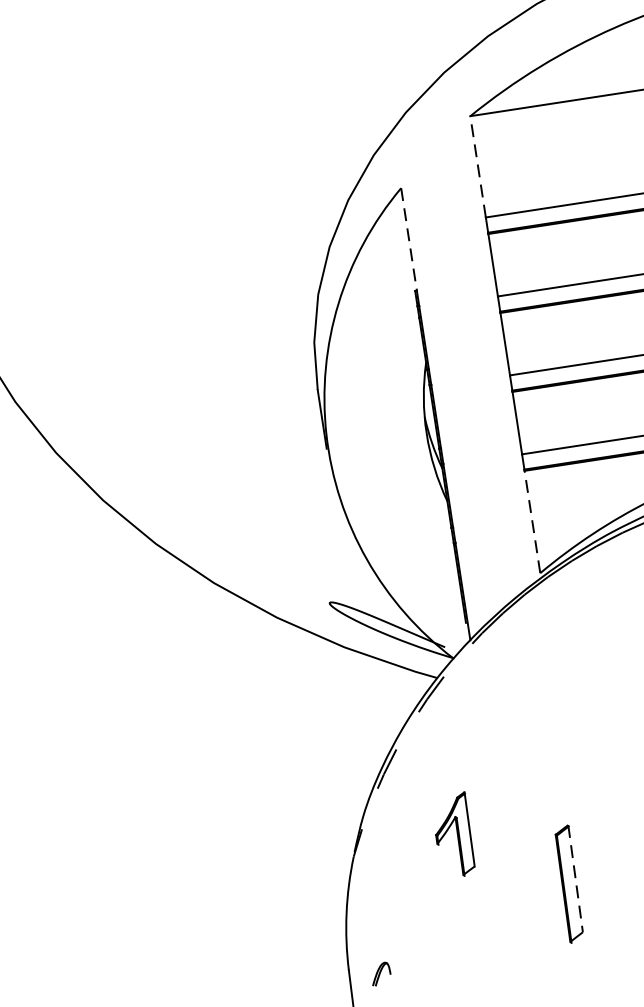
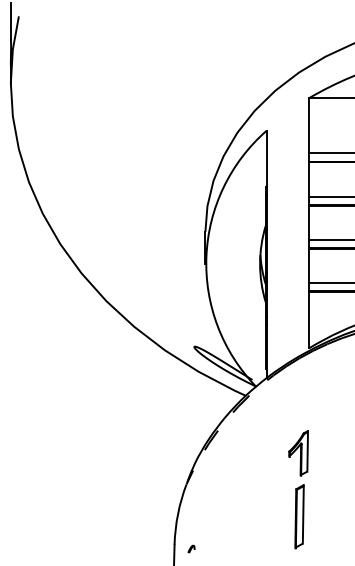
line: (478, 166) -> (309, 125), dashed -> solid
line: (409, 240) -> (266, 159), dashed -> solid
line: (532, 520) -> (309, 319), dashed -> solid
part: (453, 835) -> (298, 453), moved
line: (575, 878) -> (303, 514), dashed -> solid
part: (380, 972) -> (191, 548), size x0.62

